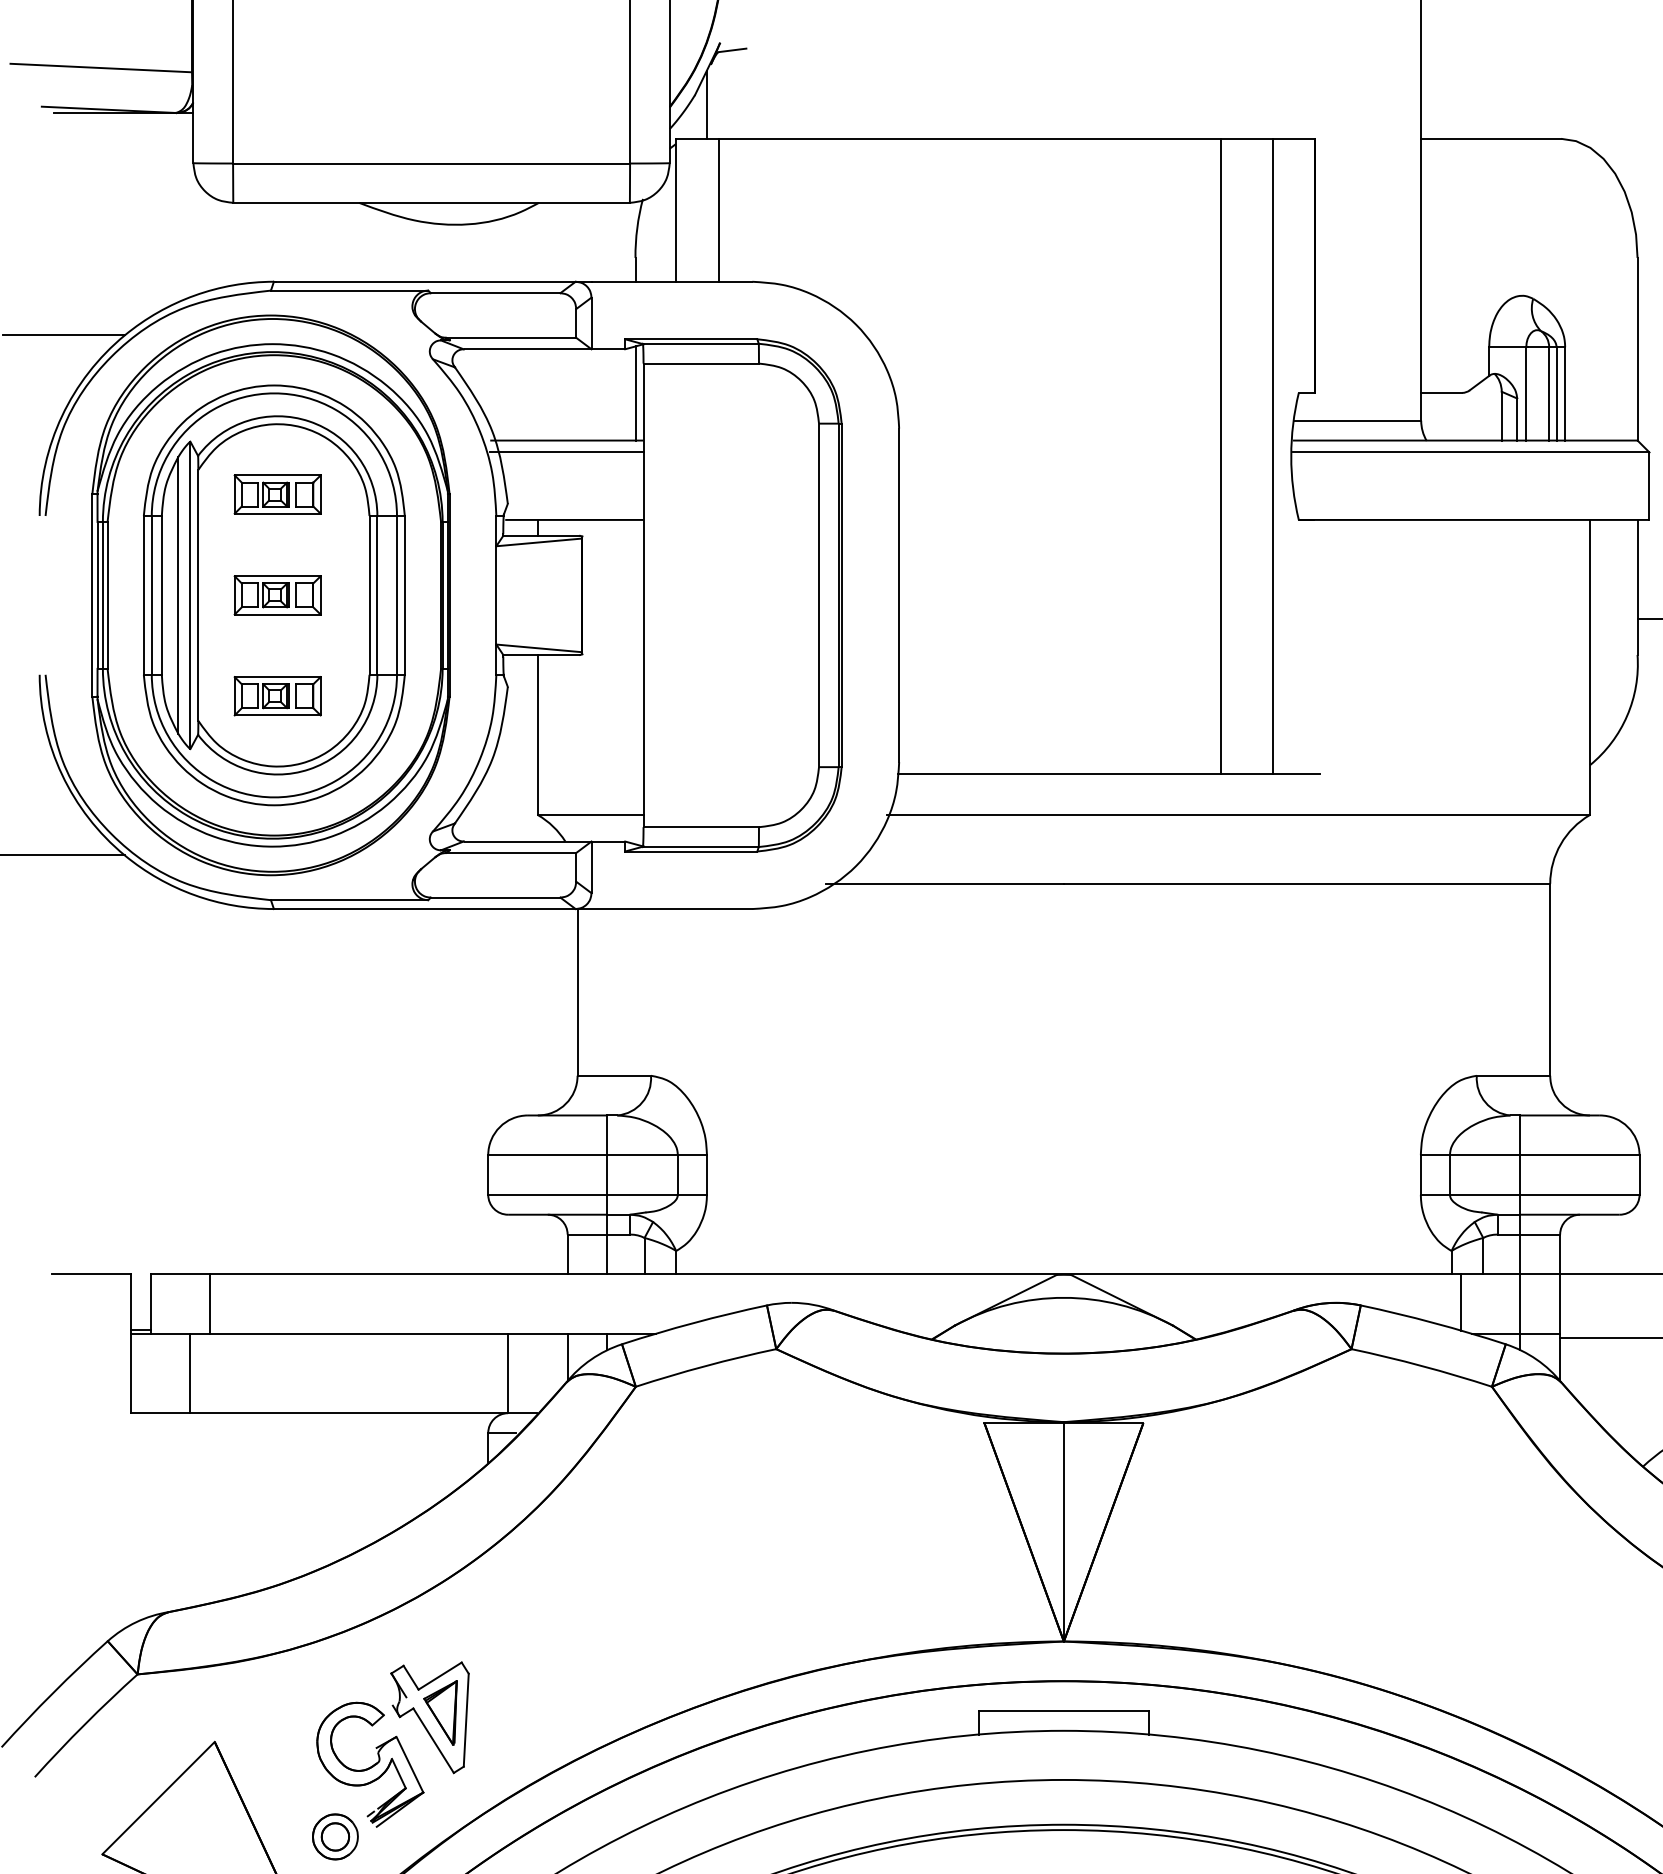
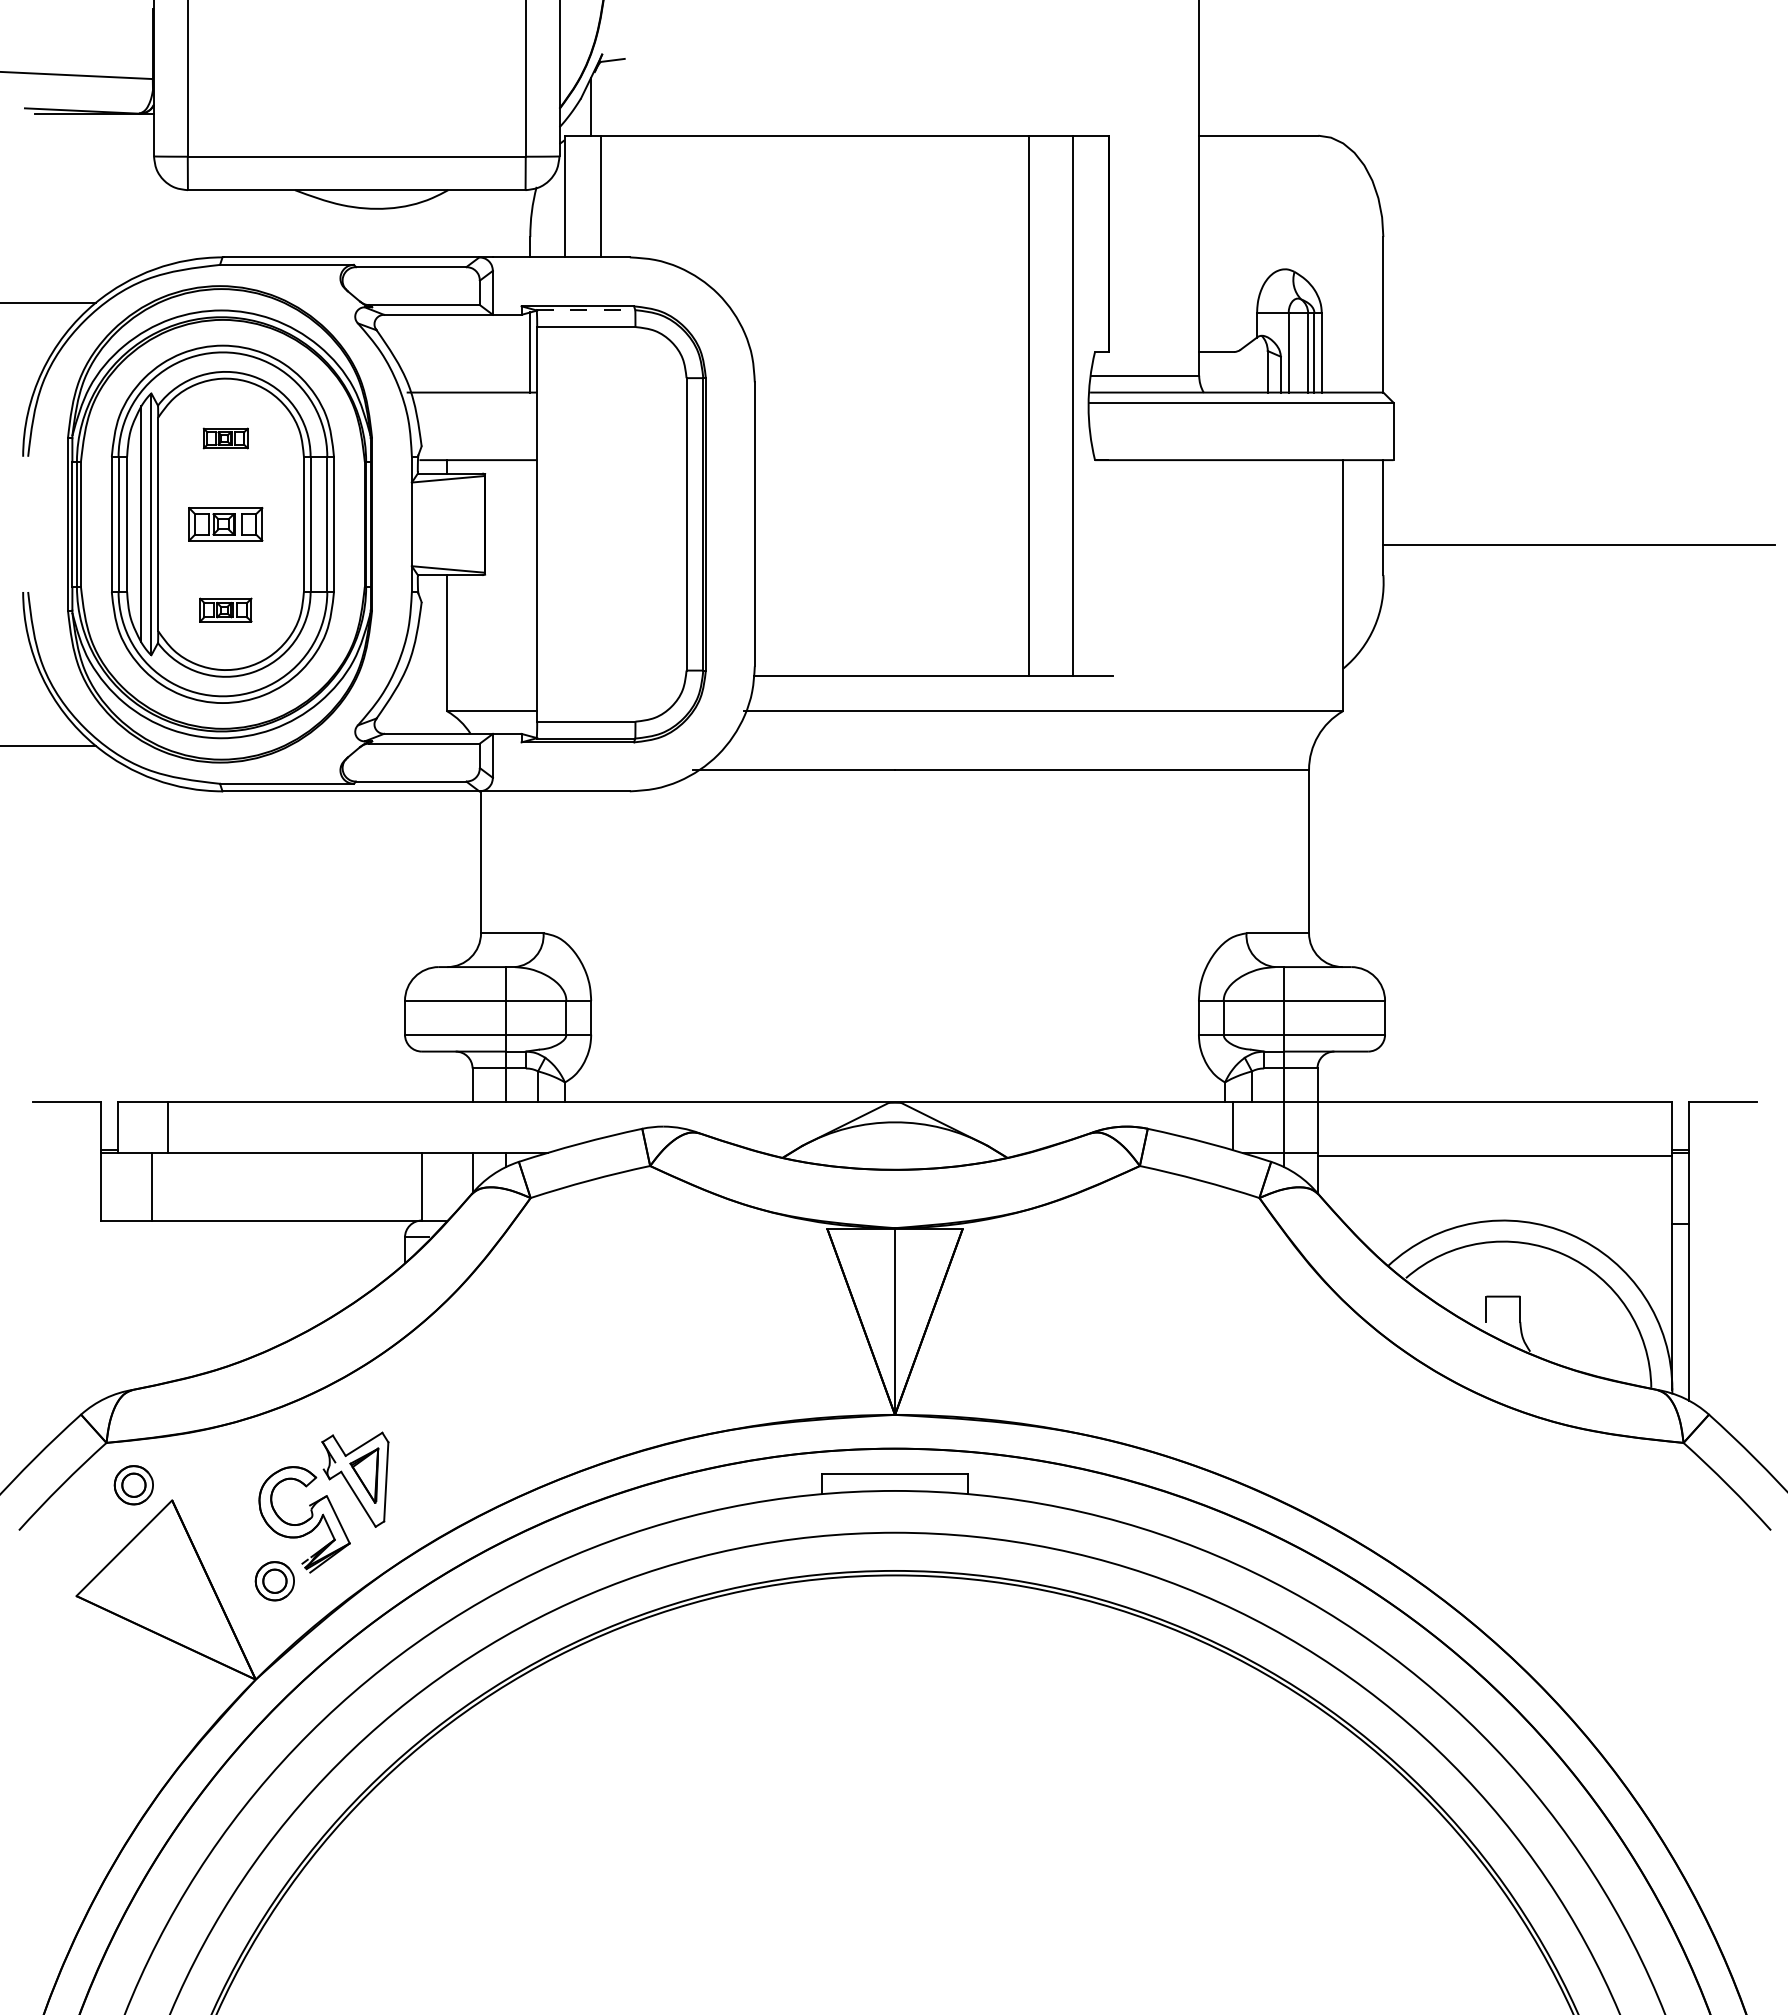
line: (701, 344) -> (586, 310), solid -> dashed
line: (566, 452) -> (471, 402), removed
part: (277, 494) -> (225, 438), size x0.6
part: (277, 695) -> (225, 609), size x0.7
part: (169, 1724) -> (133, 1485), added

